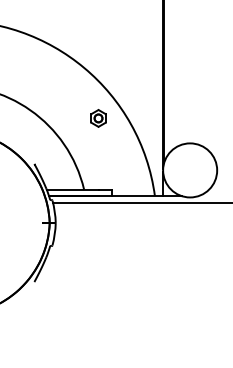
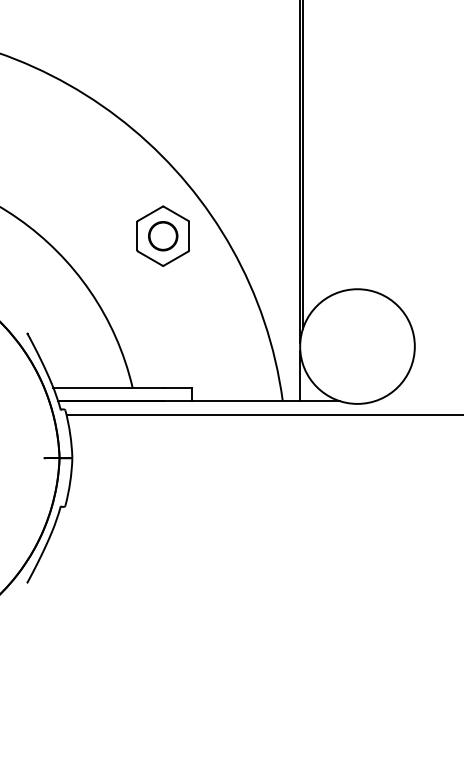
part: (98, 118) -> (163, 236), size x1.67

